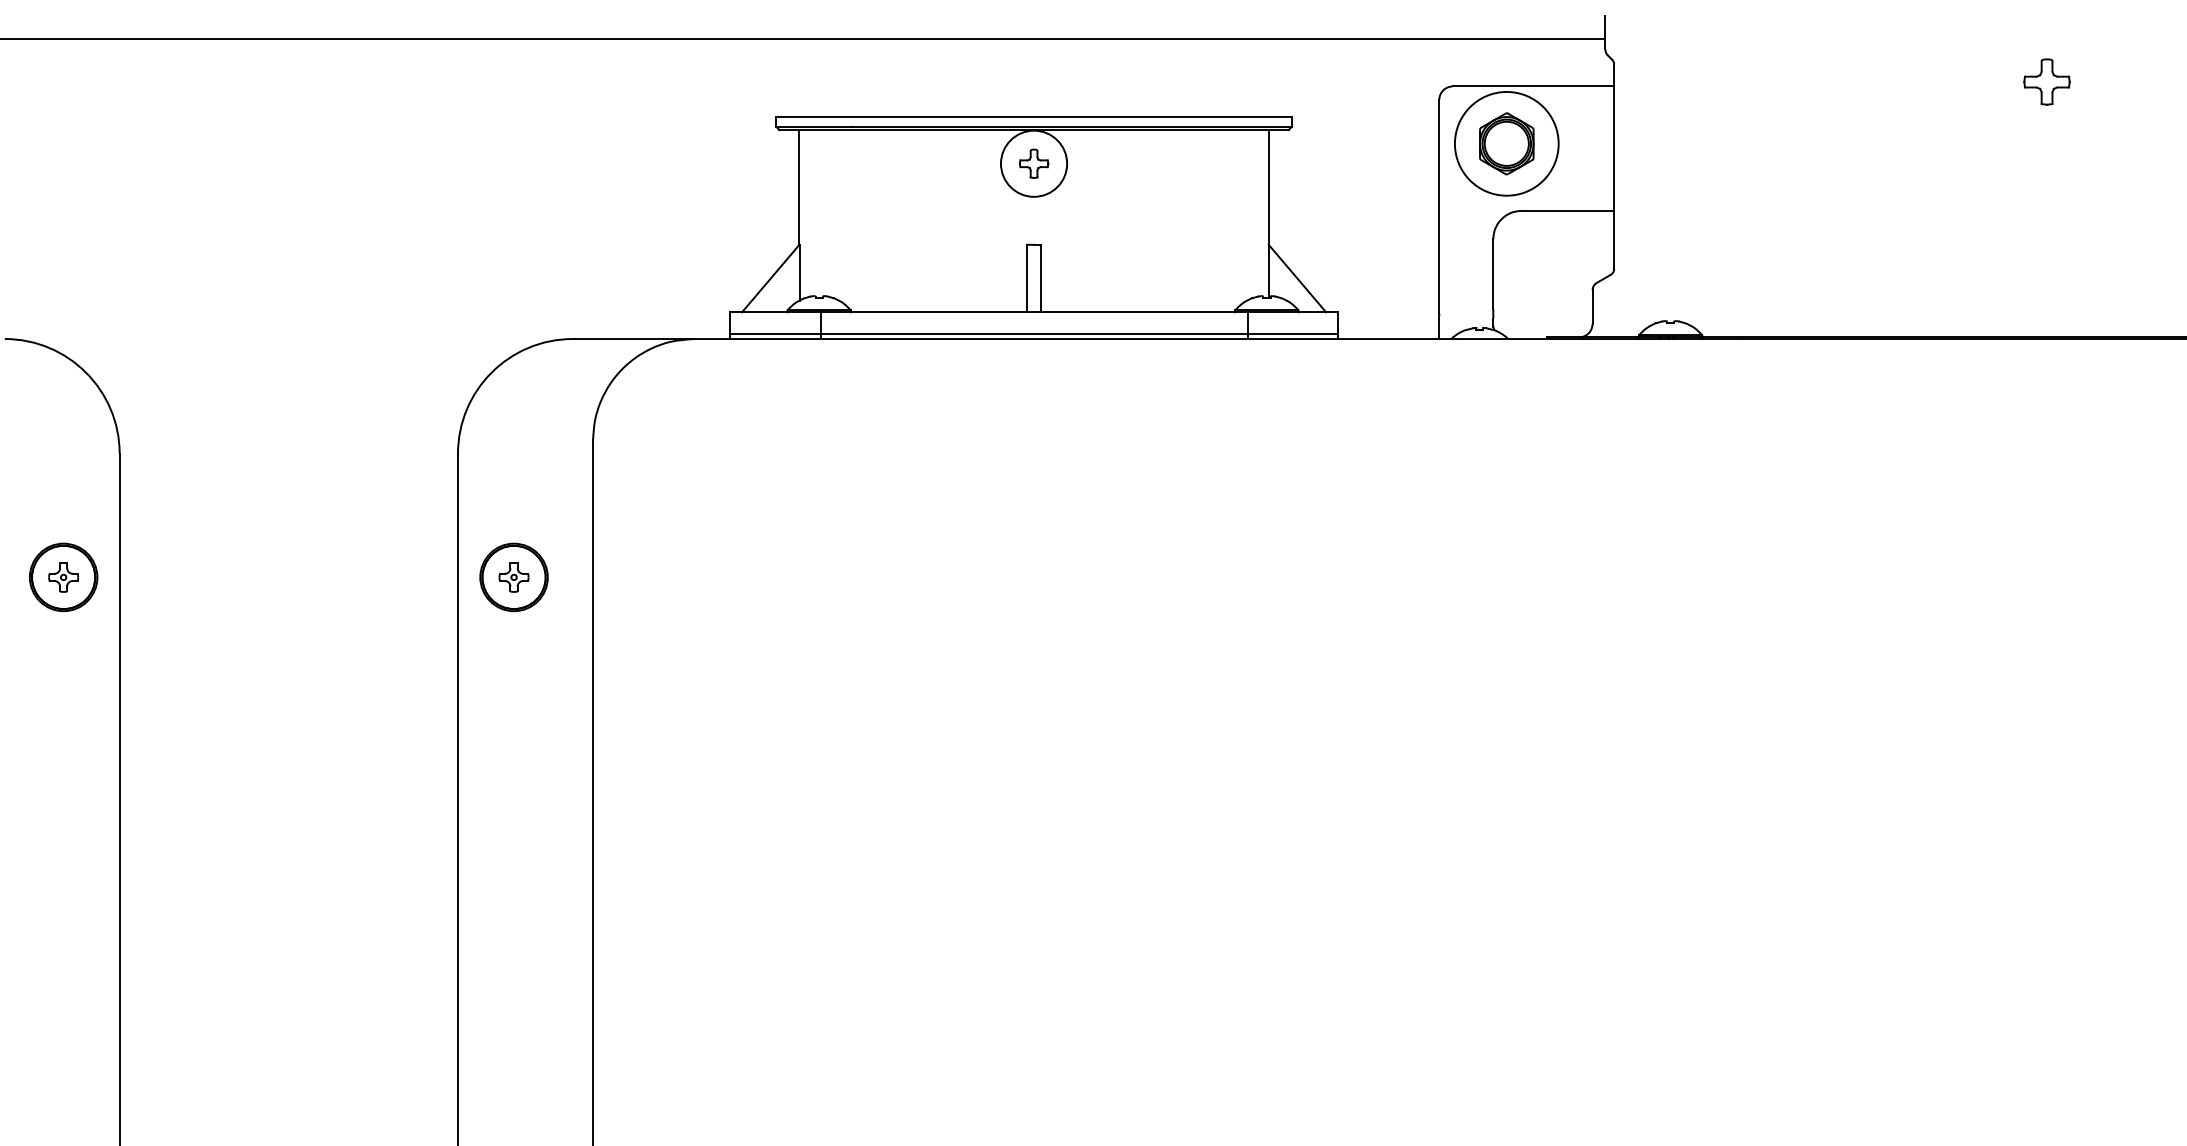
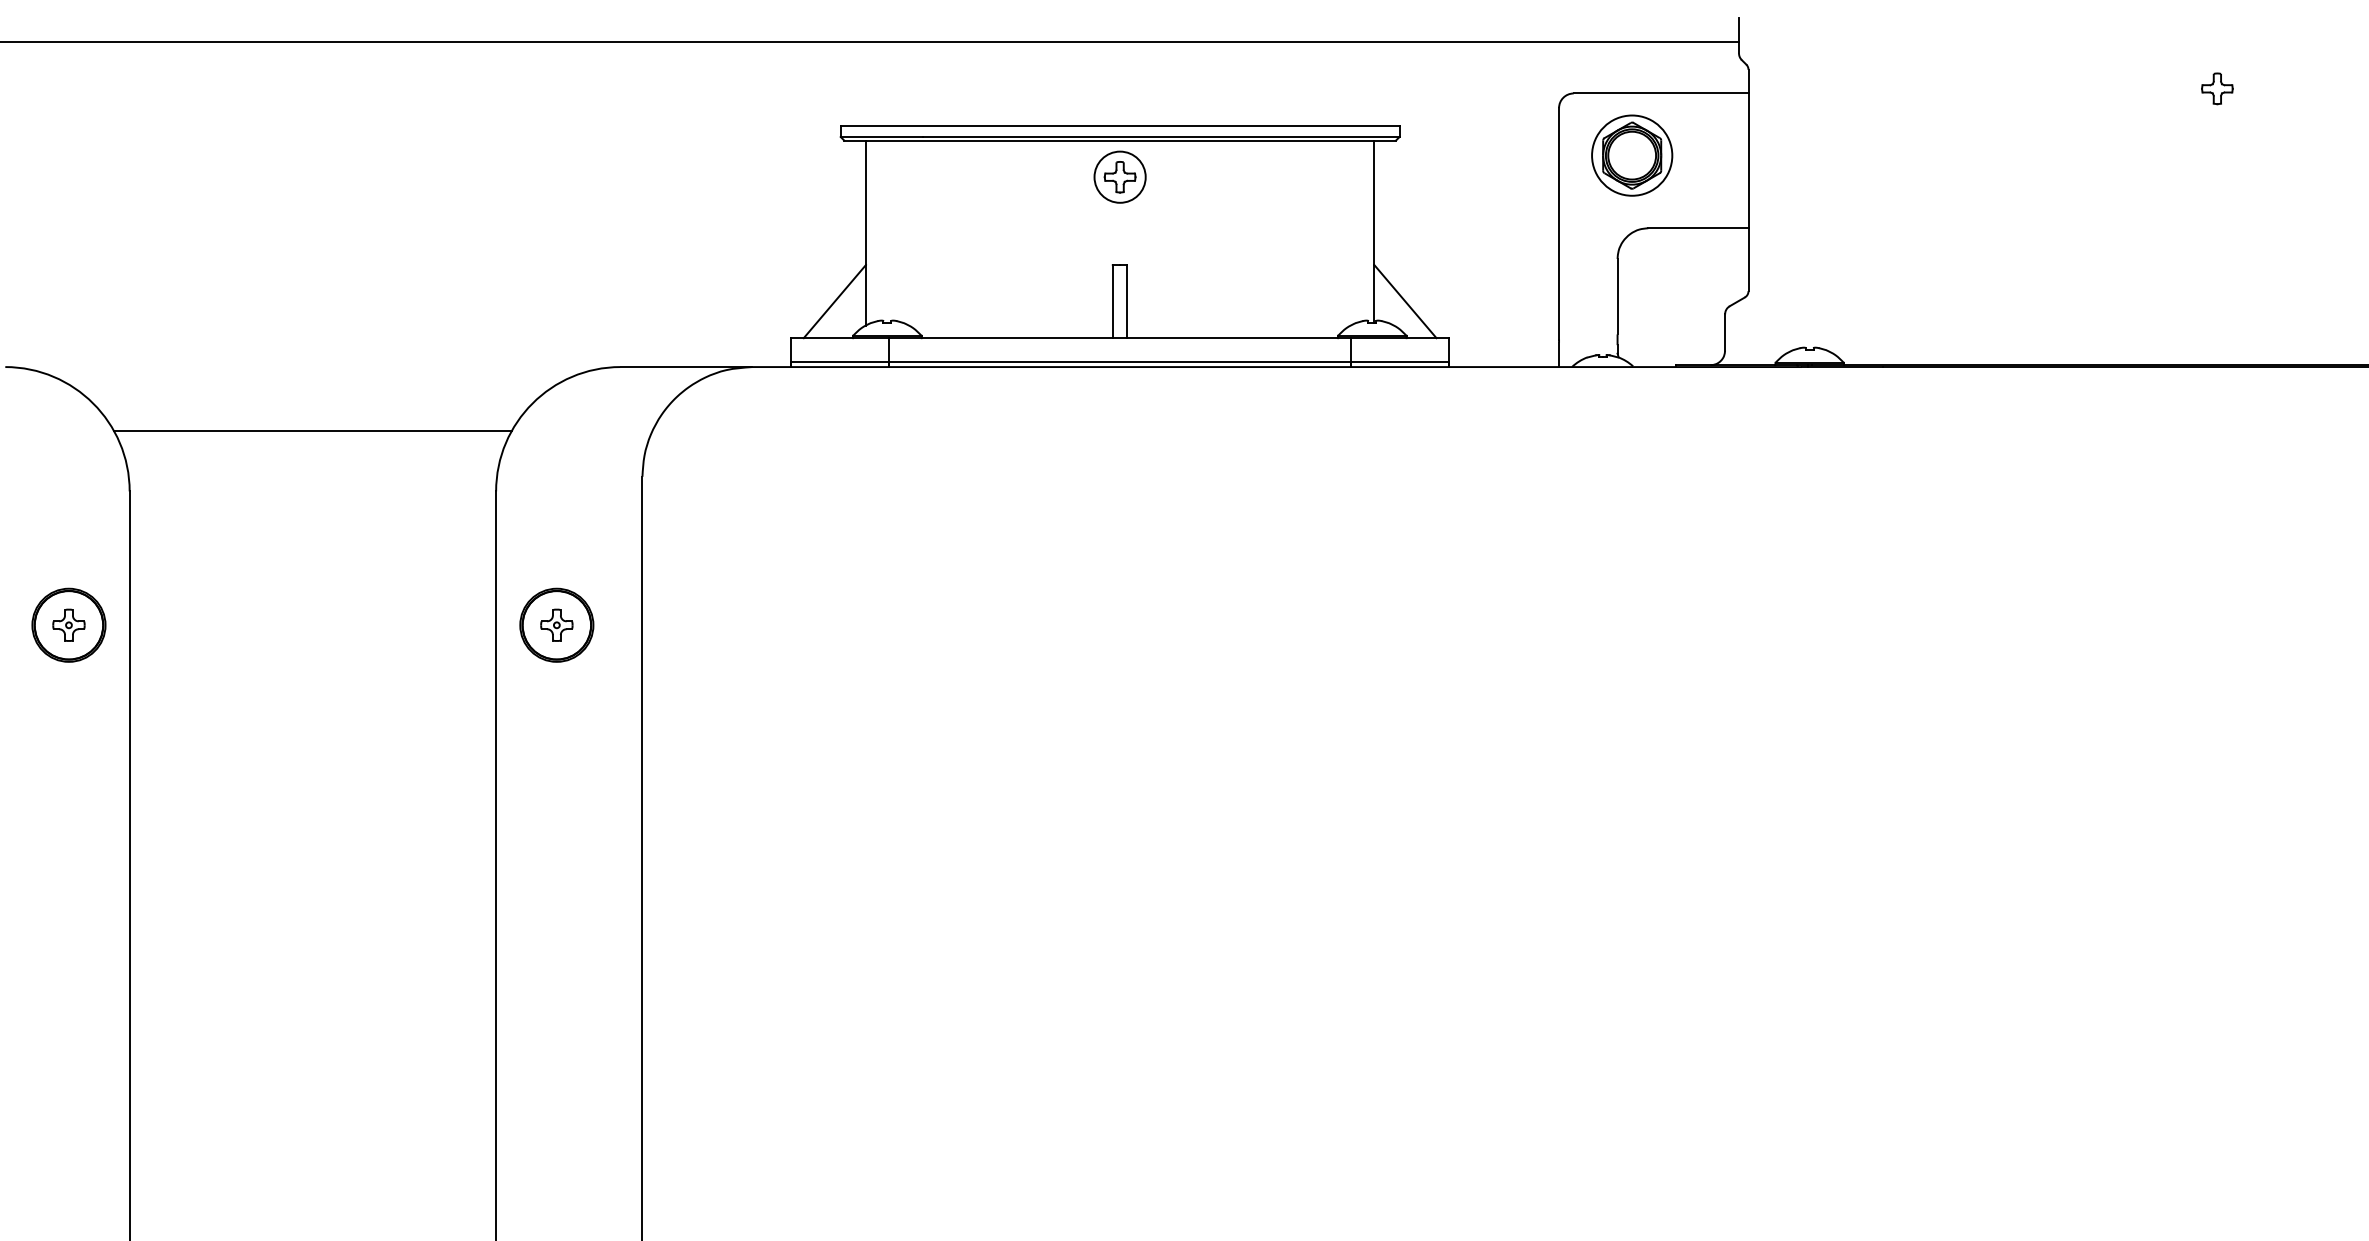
part: (2047, 81) -> (2217, 88), size x0.62
circle: (1507, 143) -> (1632, 155), size x0.71
circle: (1033, 163) -> (1119, 176), size x0.71
line: (288, 397) -> (312, 430), added

